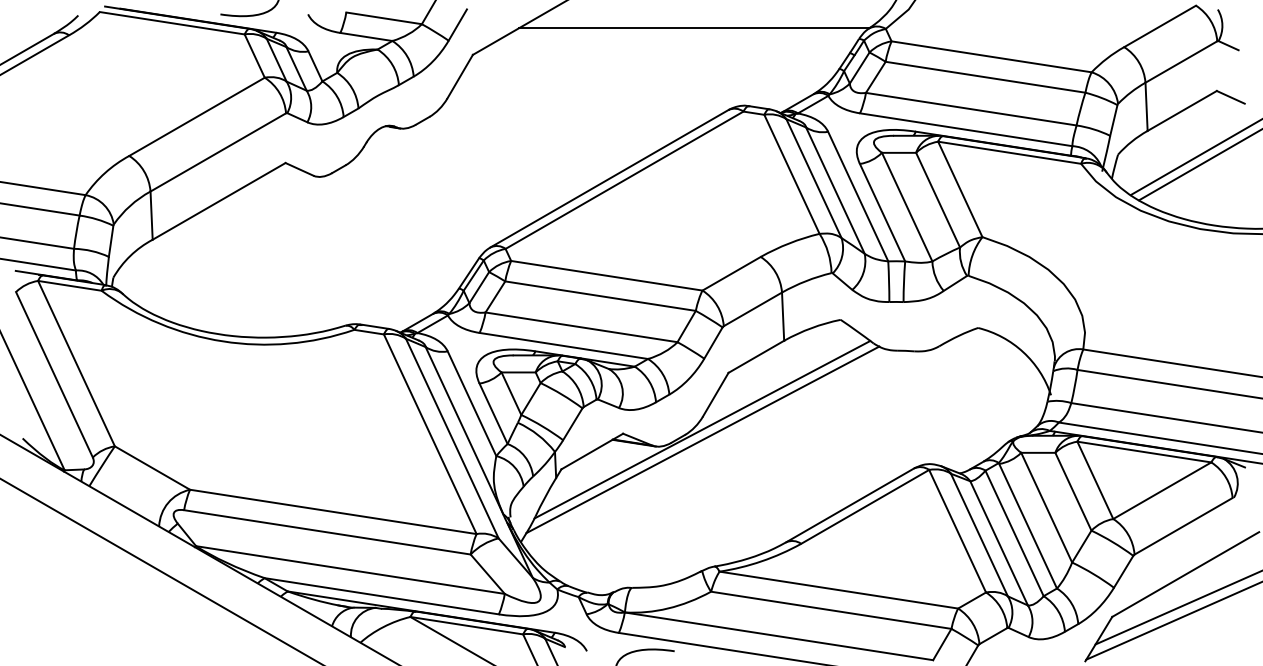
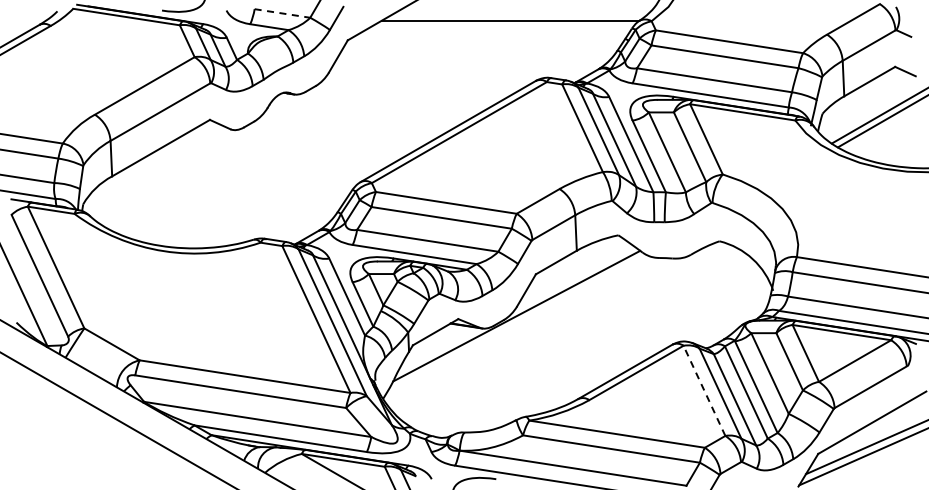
line: (384, 18) -> (282, 13), solid -> dashed
line: (702, 439) -> (516, 323), removed
line: (957, 530) -> (704, 390), solid -> dashed

